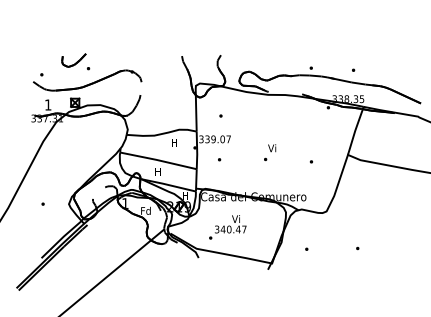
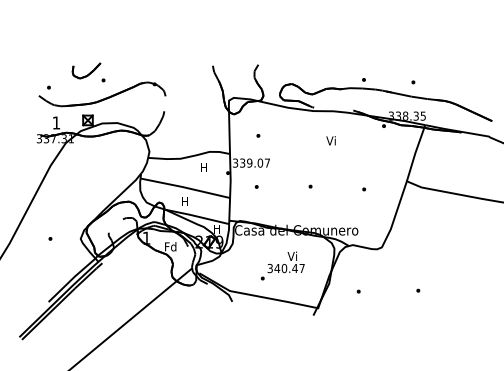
text: (272, 148) -> (331, 141), moved
text: (227, 227) -> (282, 266), moved

